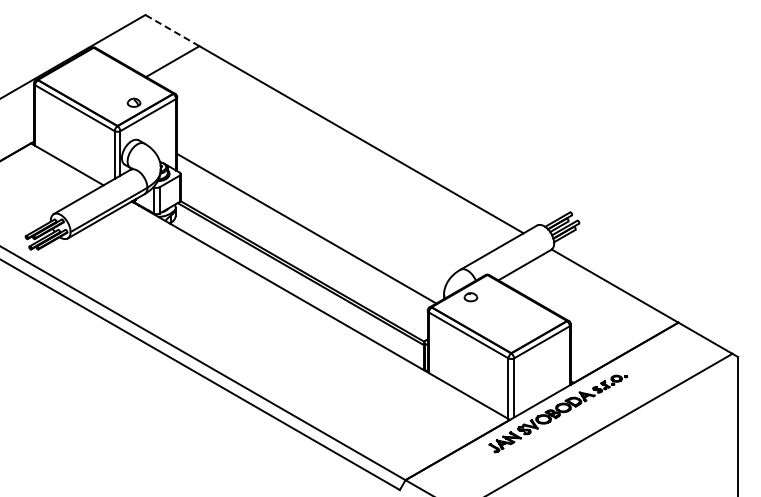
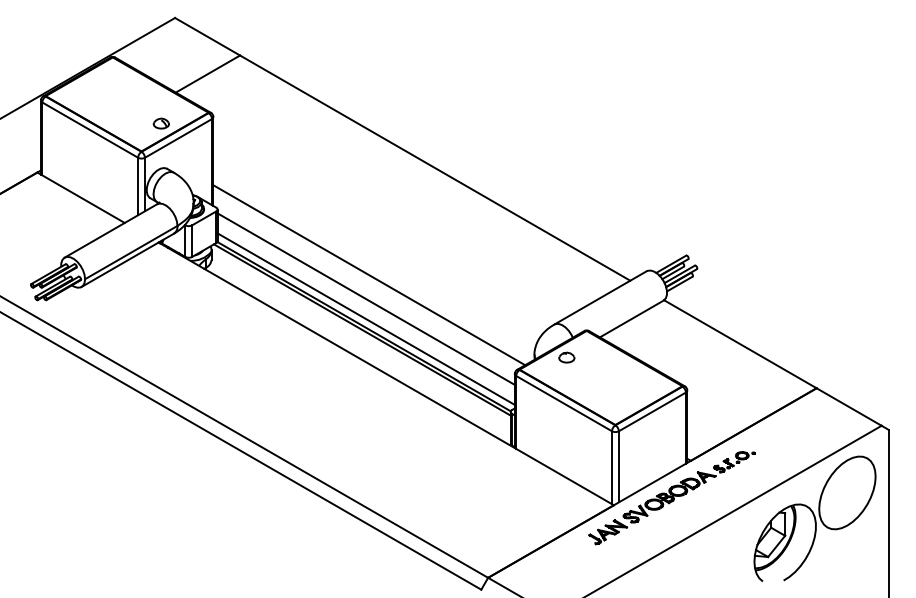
line: (172, 30) -> (207, 36), dashed -> solid
line: (303, 248) -> (365, 299), added
line: (303, 264) -> (365, 318), added
part: (676, 430) -> (814, 518), added

